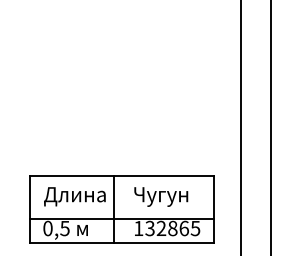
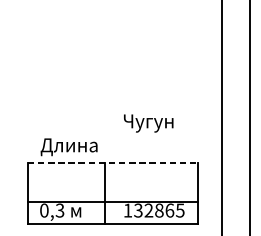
line: (122, 176) -> (112, 162), solid -> dashed
text: (74, 196) -> (68, 147), moved
text: (161, 196) -> (148, 123), moved
text: (64, 227) -> (59, 209), 0,5 -> 0,3

